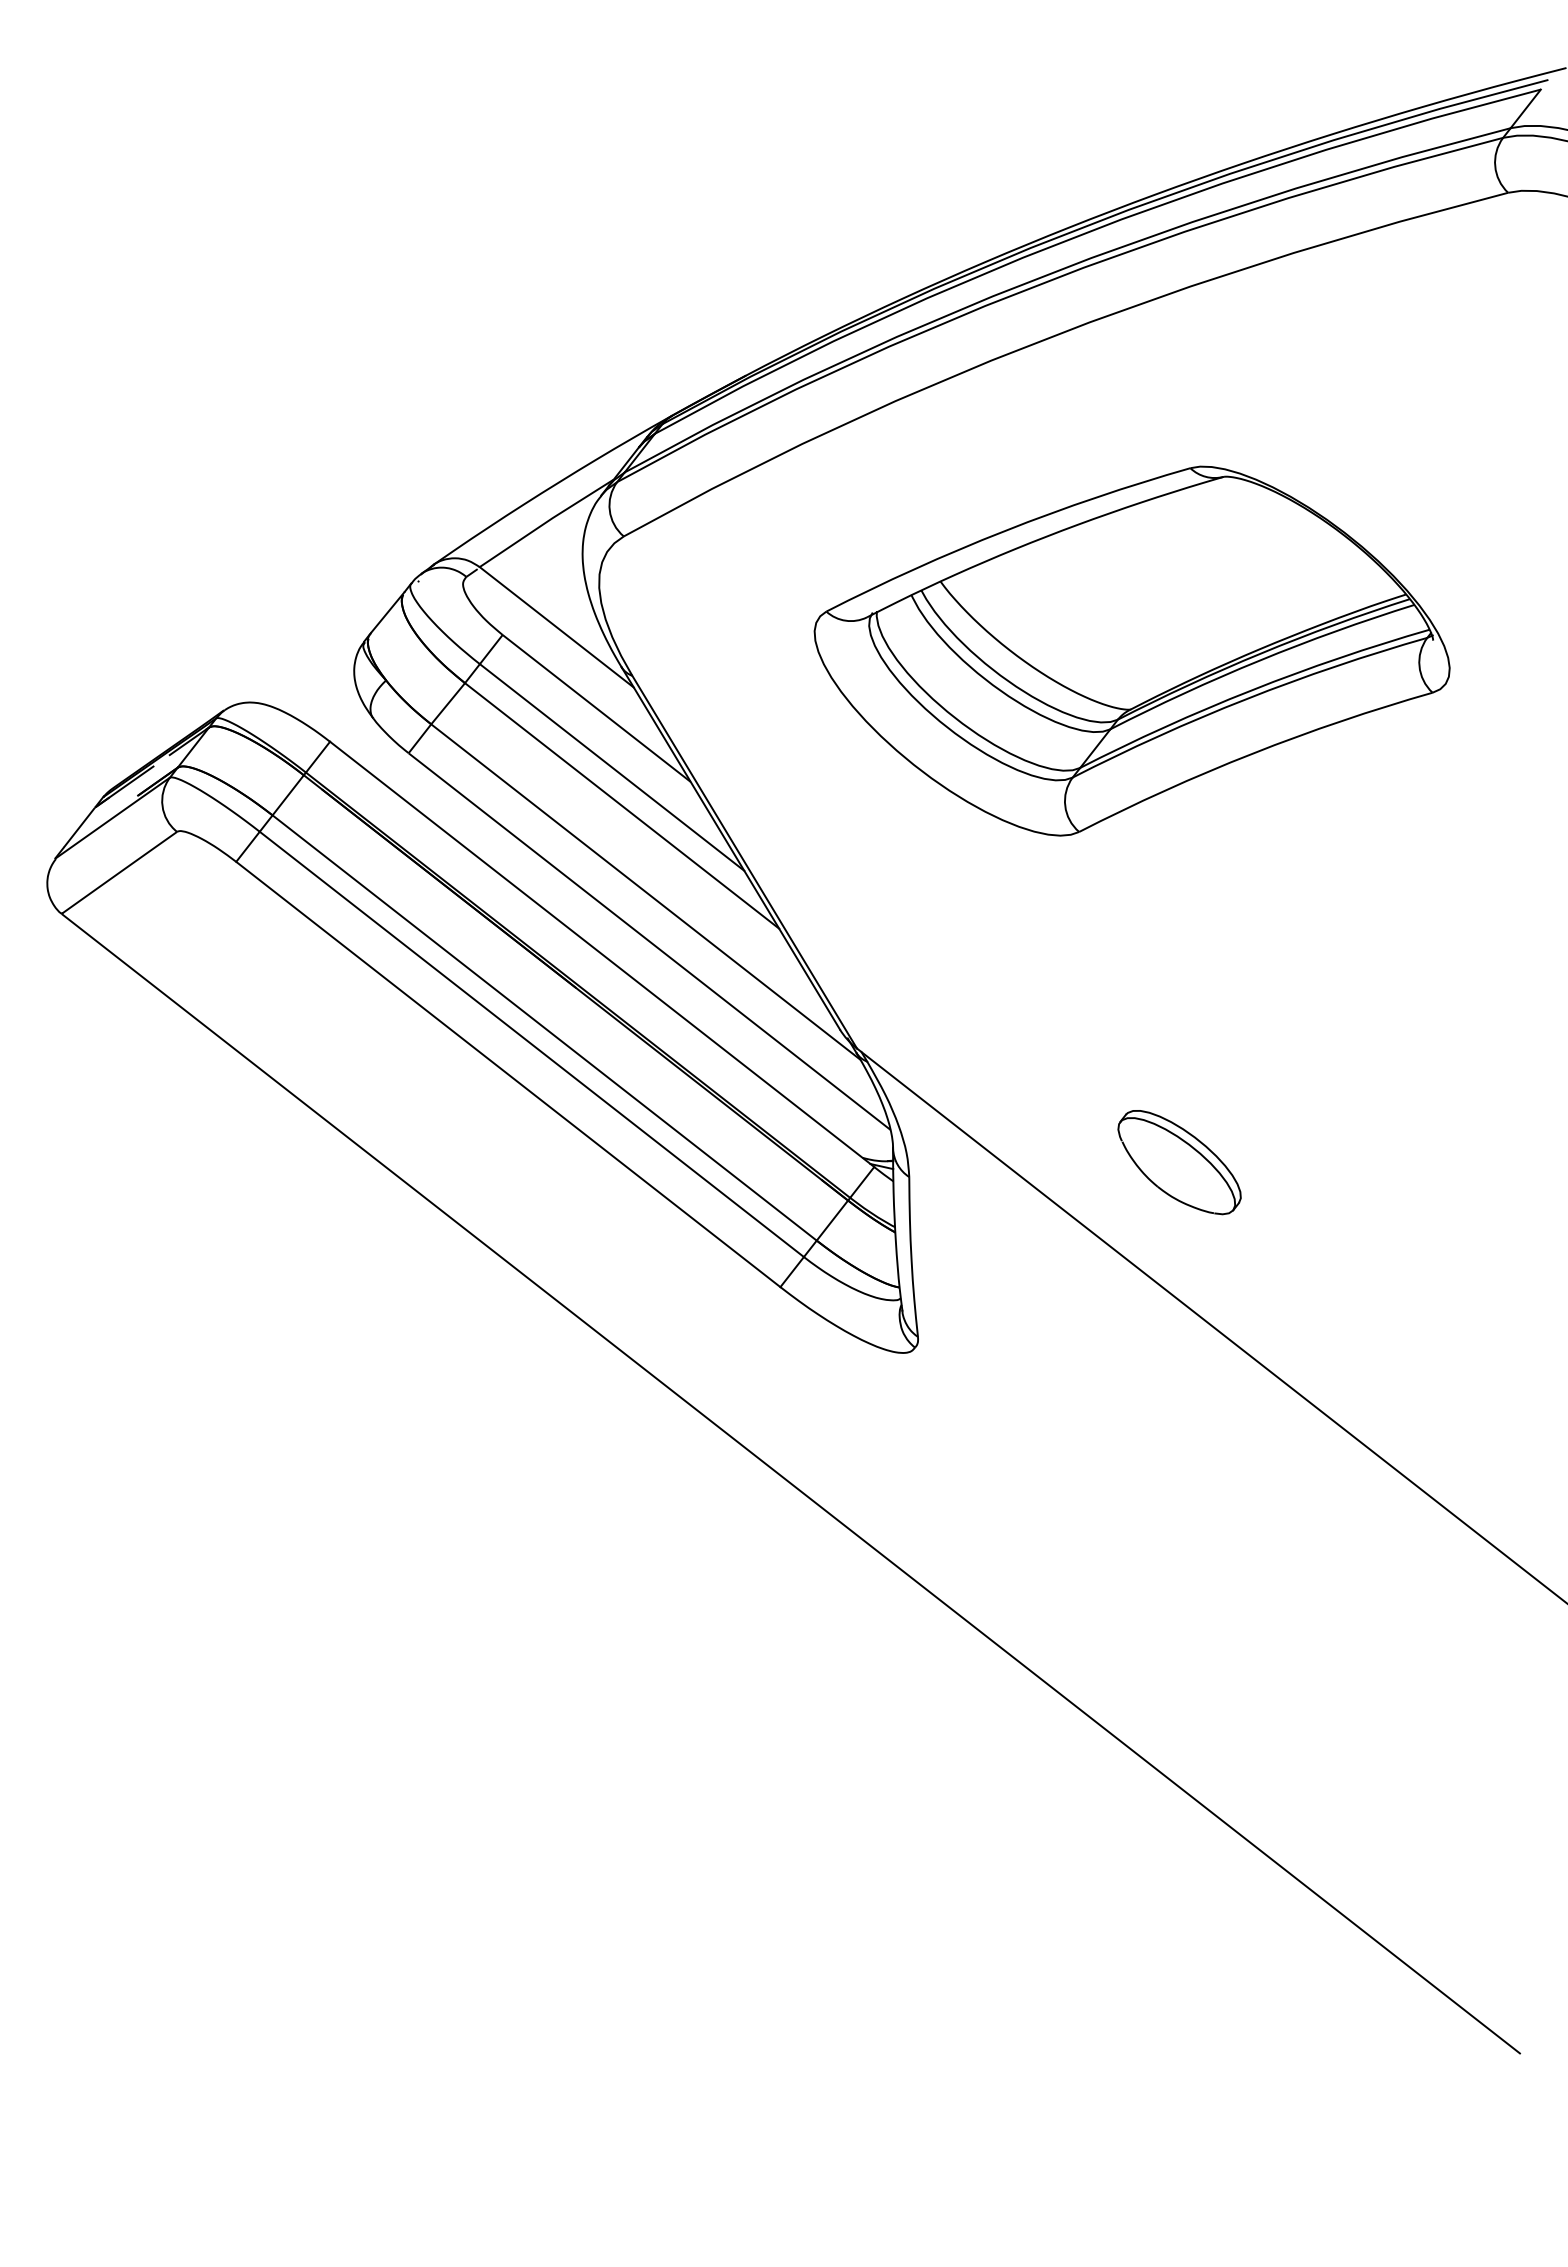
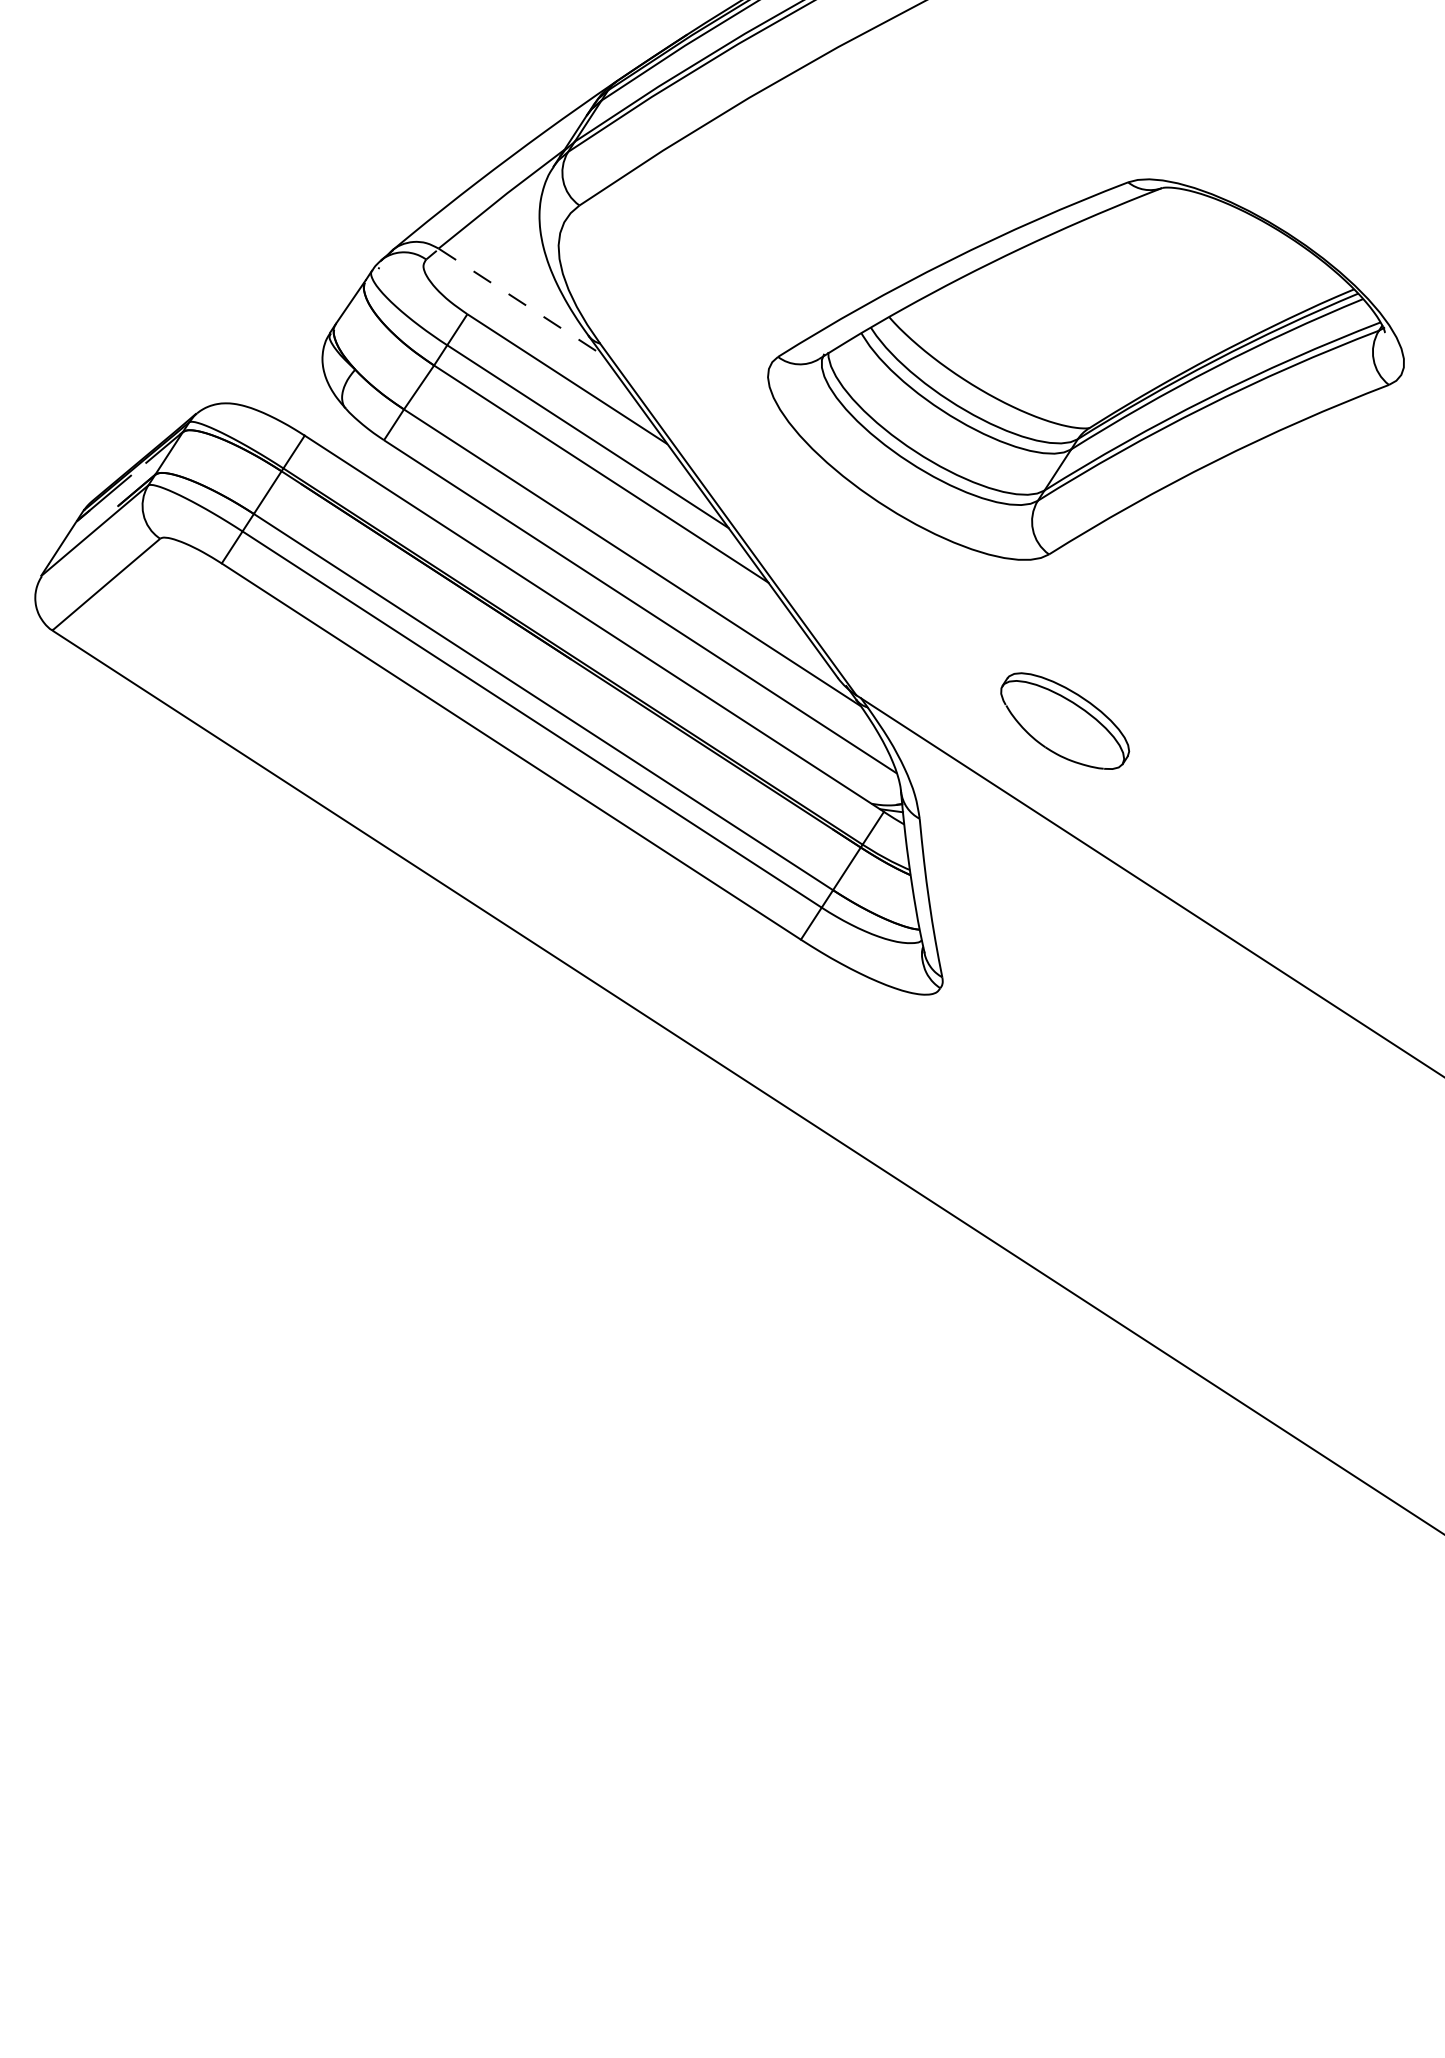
line: (556, 627) -> (520, 302), solid -> dashed
part: (1131, 650) -> (1085, 369), moved
part: (1179, 1162) -> (1064, 721), moved

